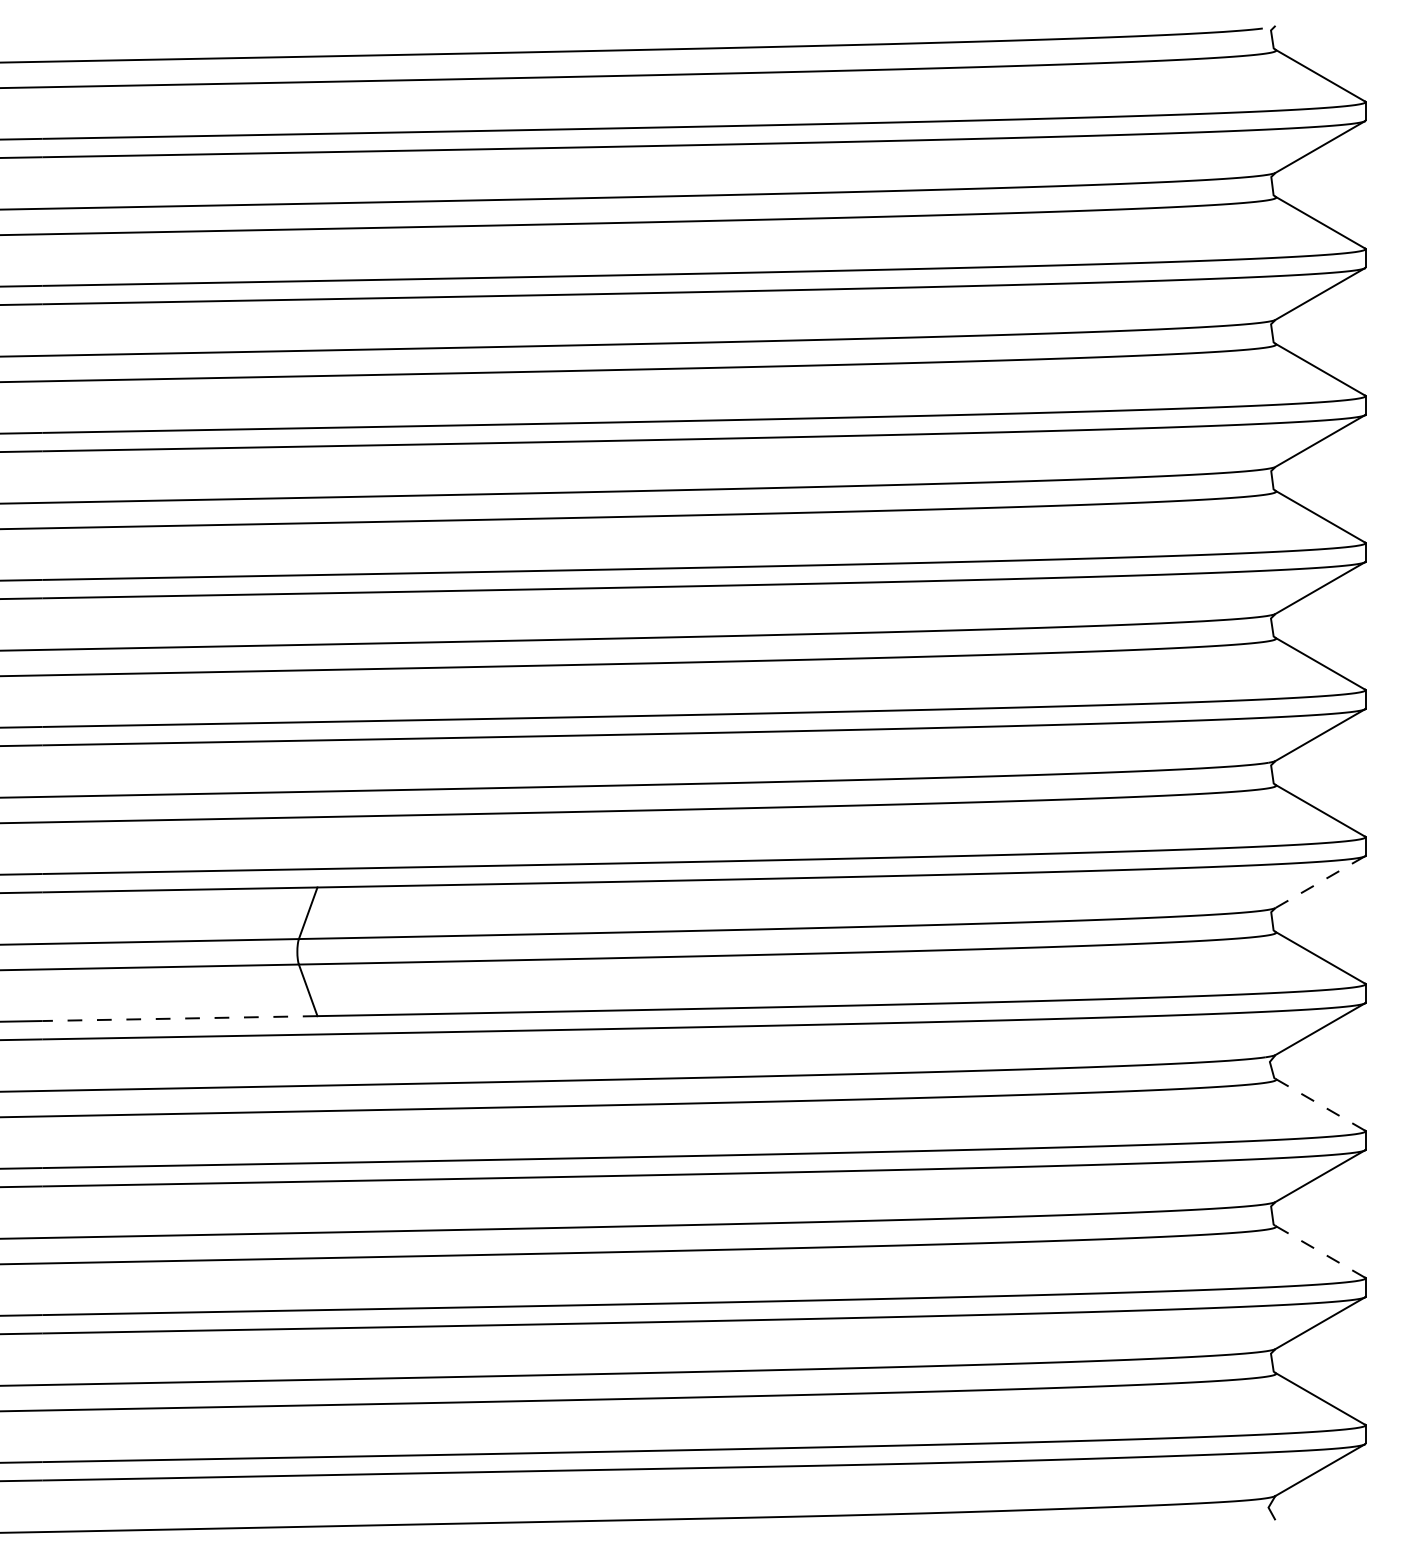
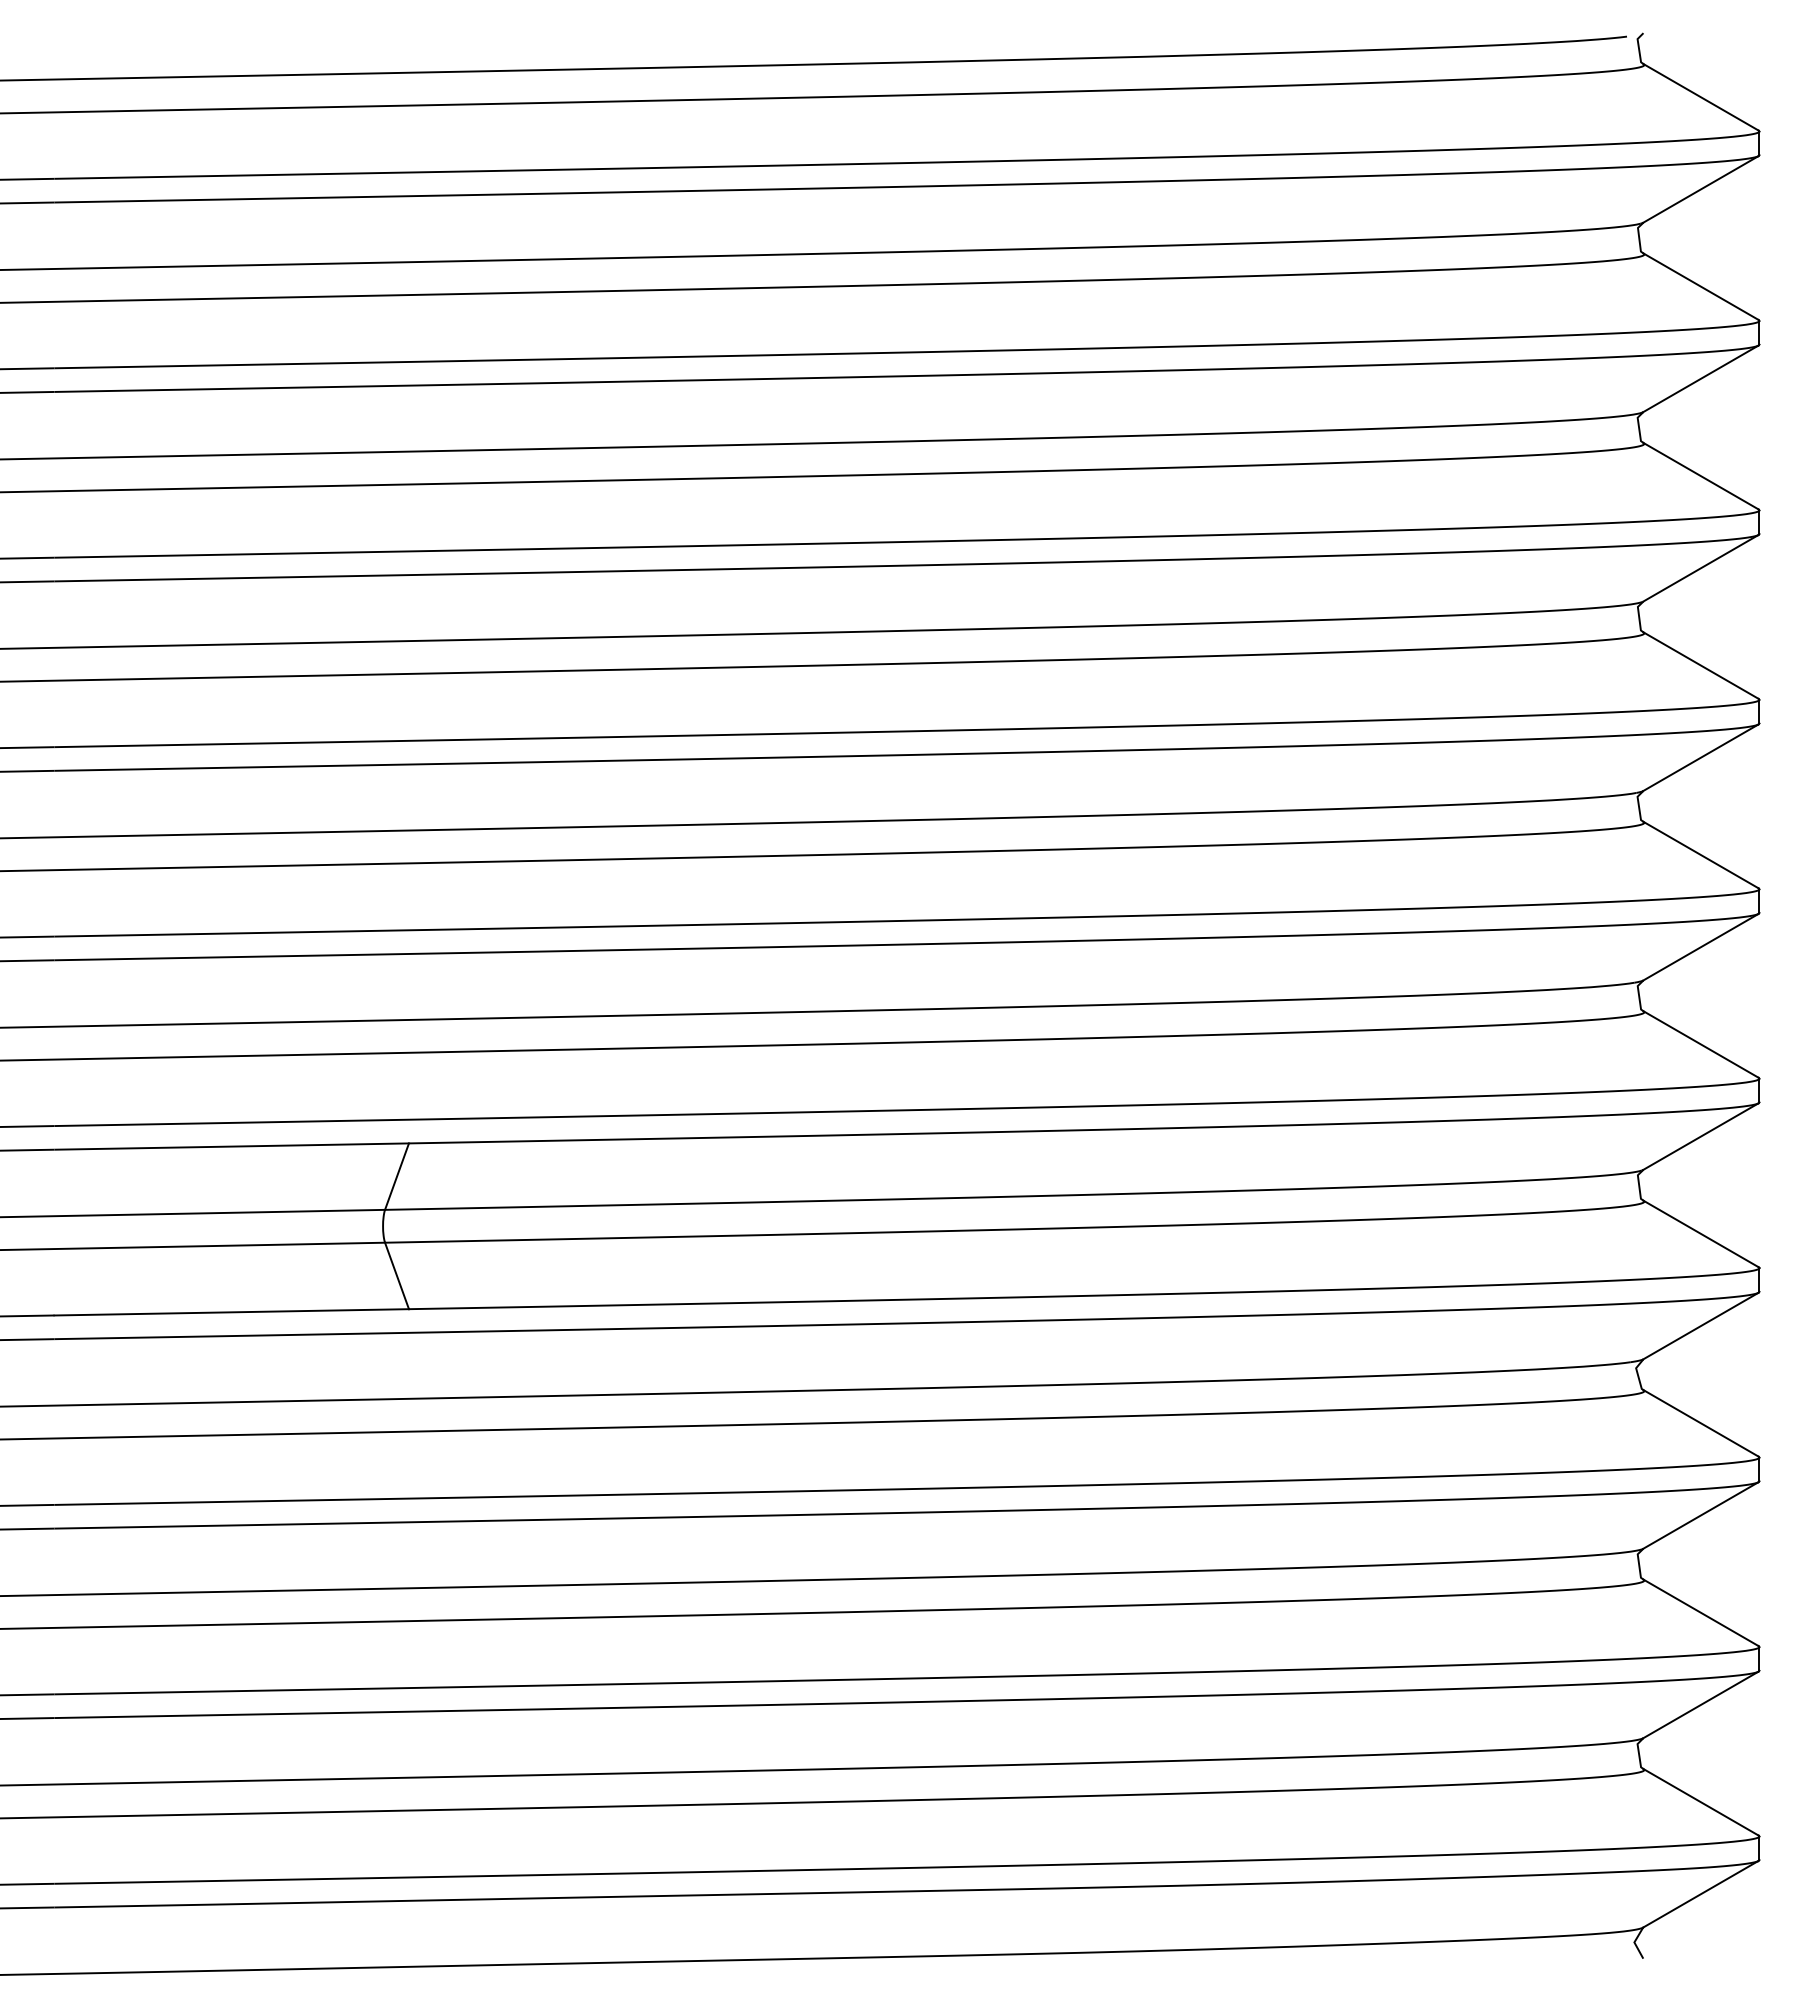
line: (1320, 882) -> (1701, 1136), dashed -> solid
line: (179, 1018) -> (231, 1312), dashed -> solid
line: (1320, 1104) -> (1701, 1423), dashed -> solid
line: (1320, 1251) -> (1701, 1612), dashed -> solid

